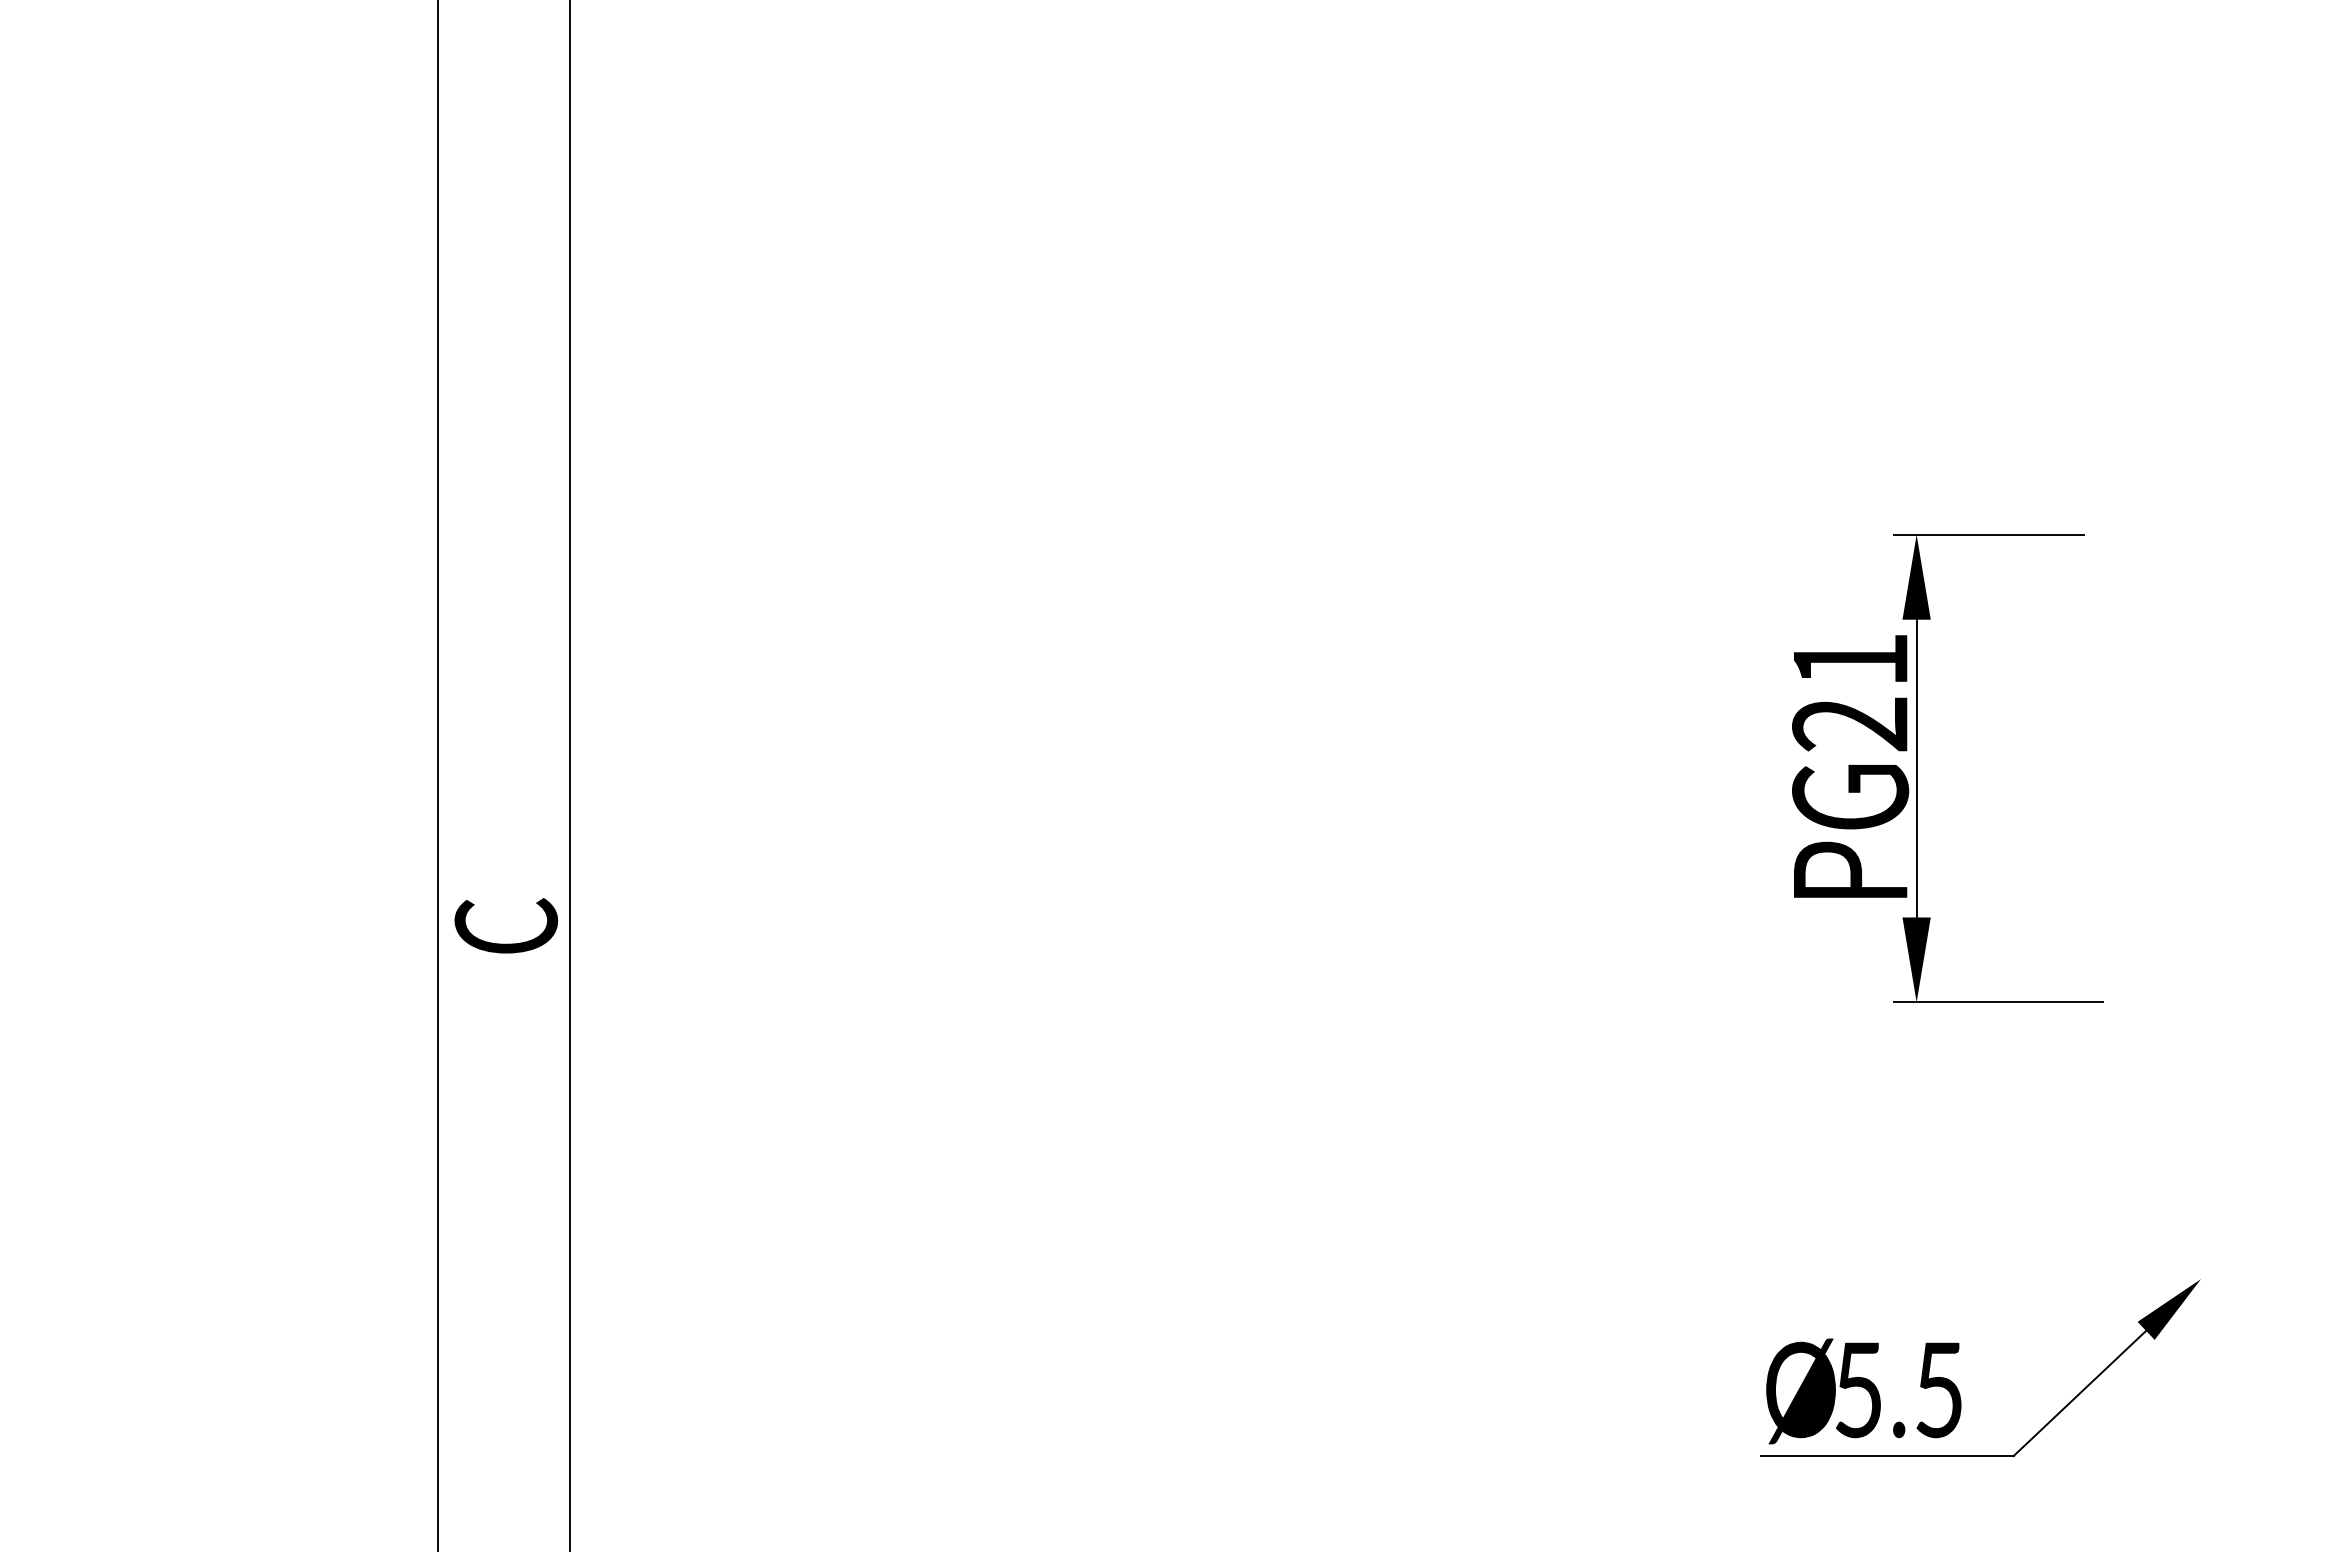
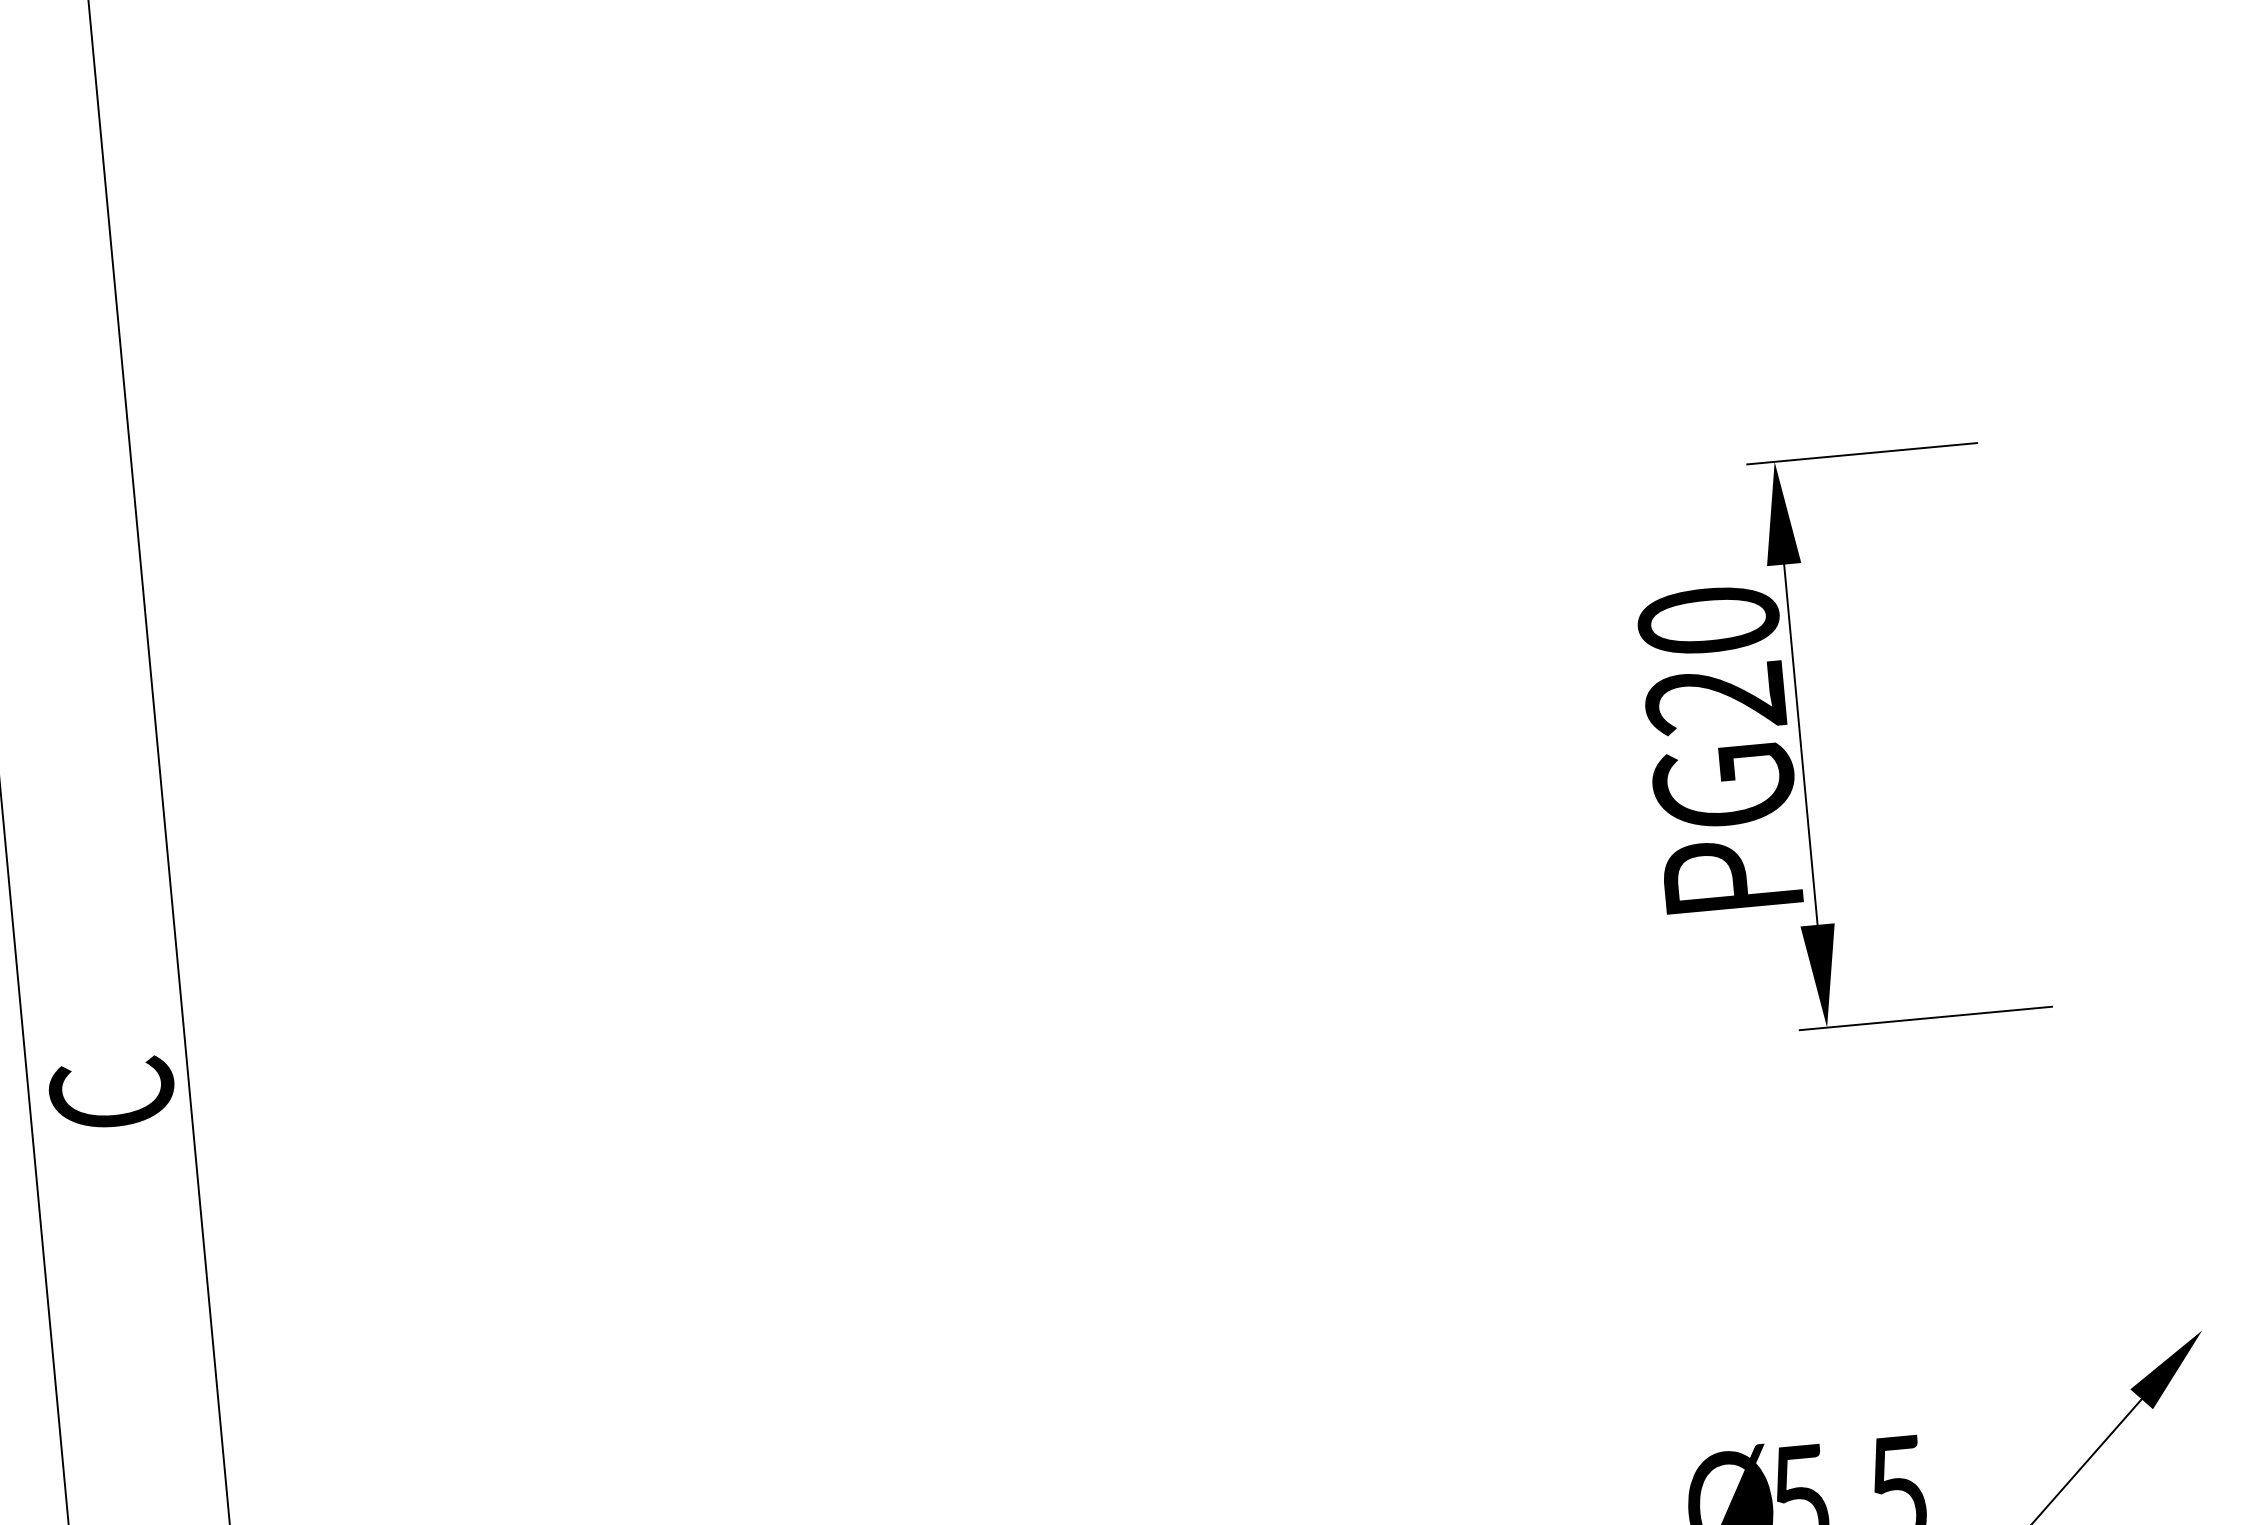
text: (1850, 659) -> (1708, 620), PG21 -> PG20

